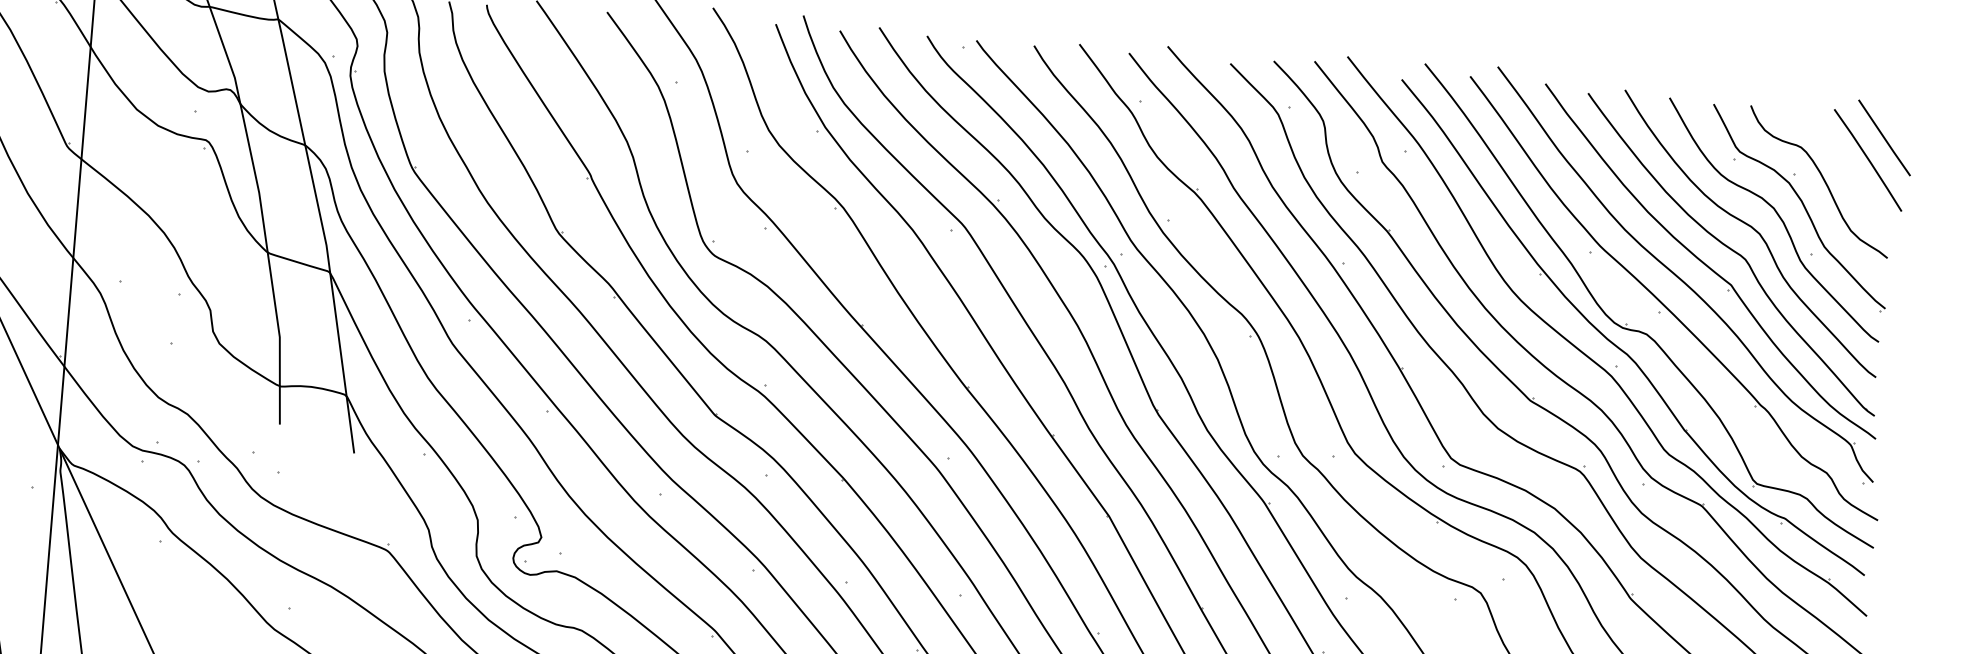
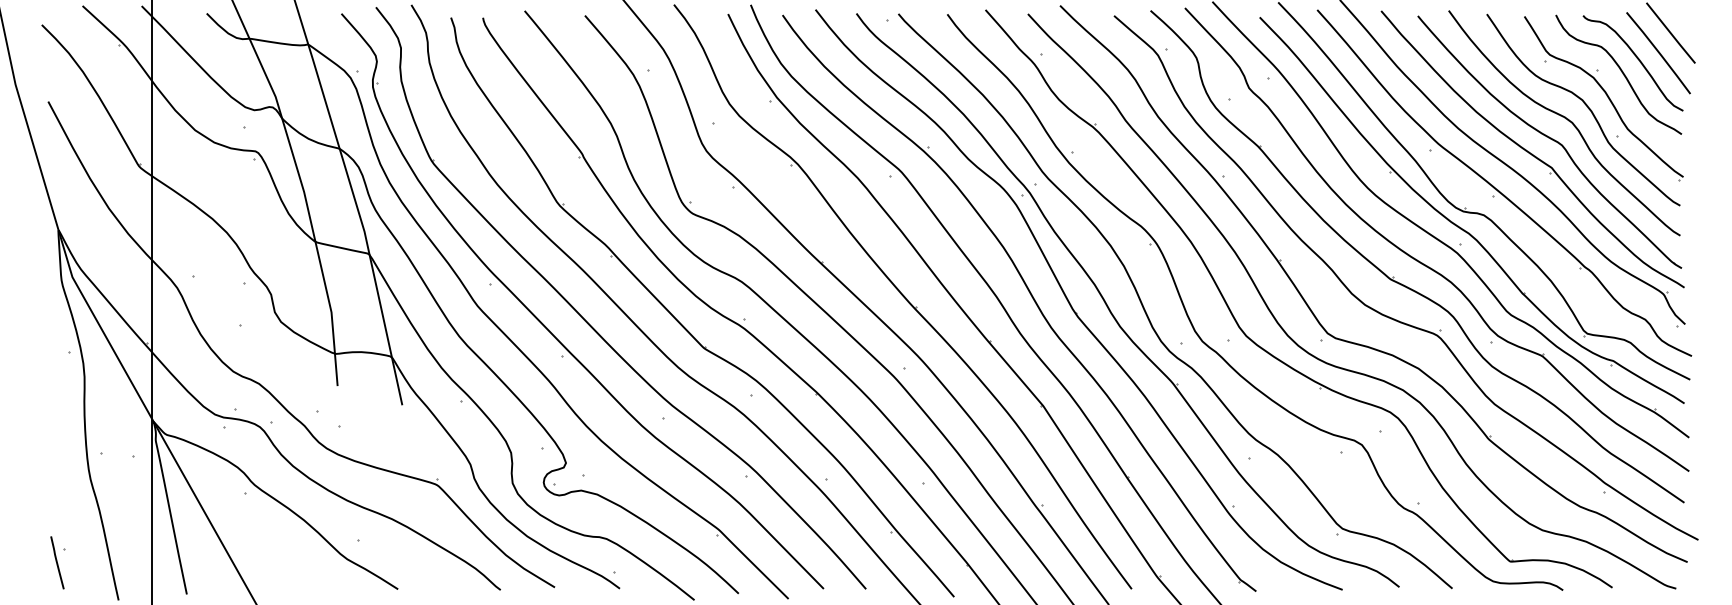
curve: (1841, 164) -> (1636, 58), added

